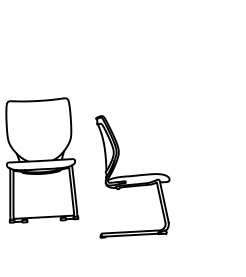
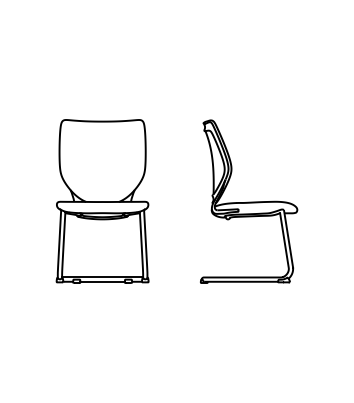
part: (133, 175) -> (249, 201), moved
line: (43, 220) -> (102, 281), added

